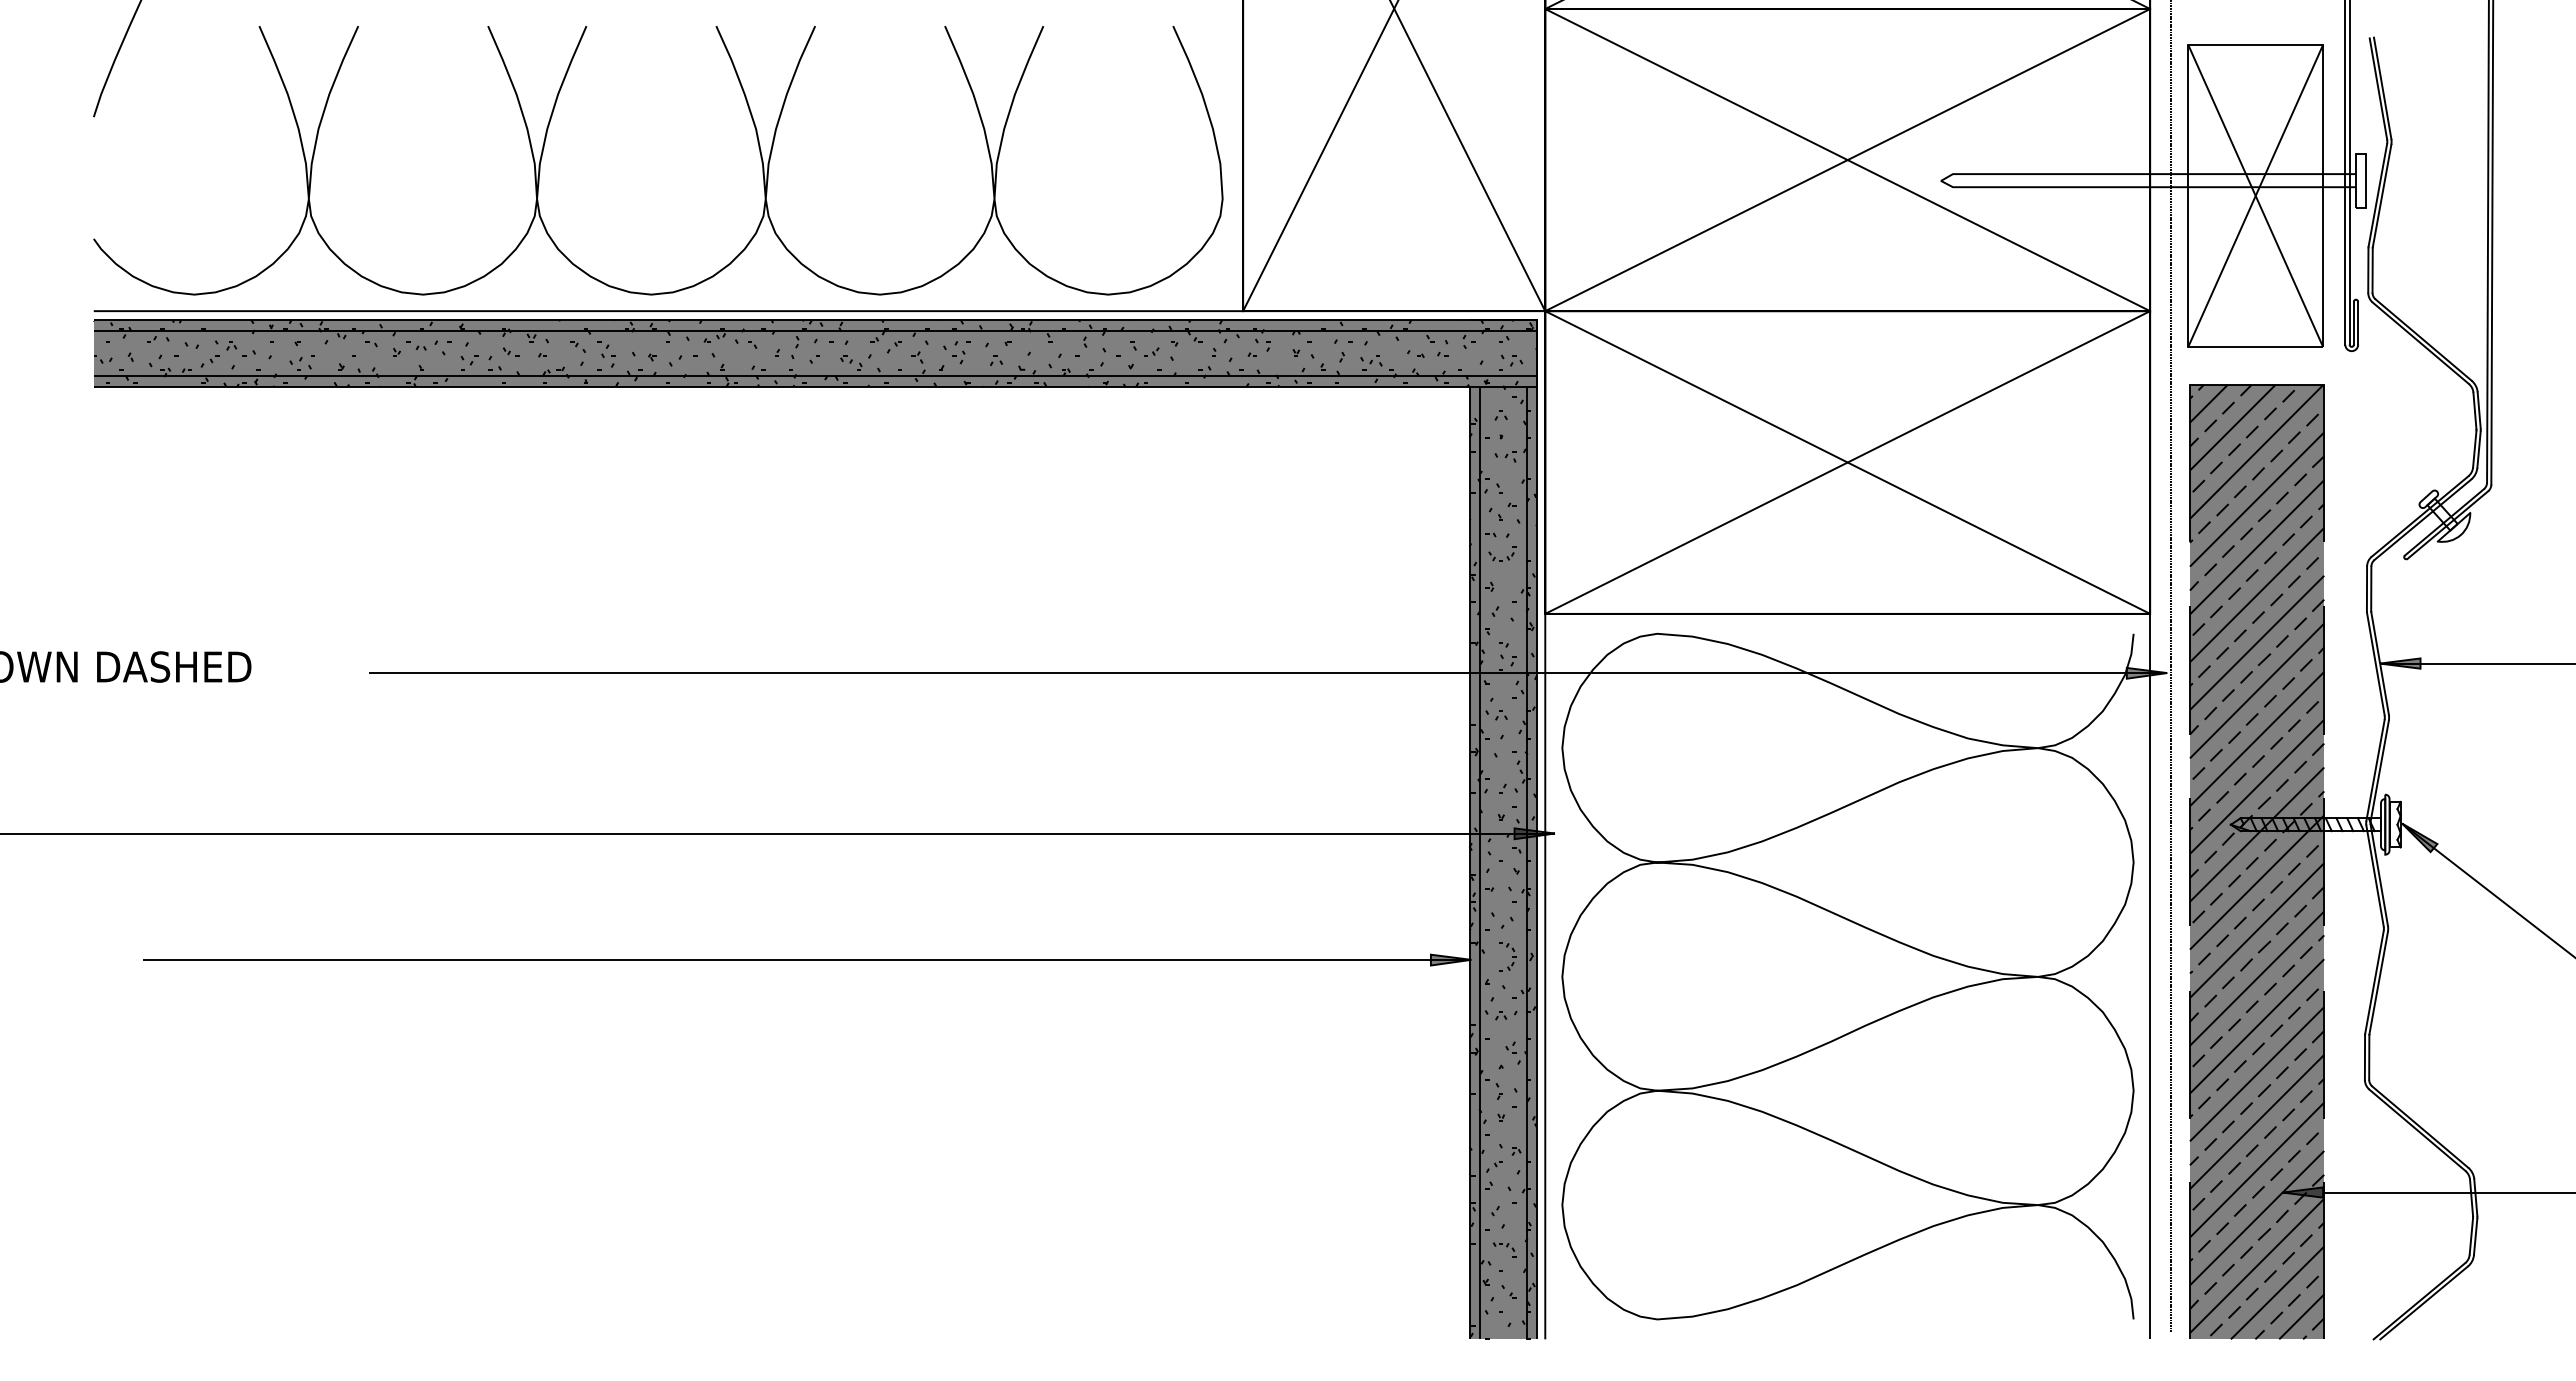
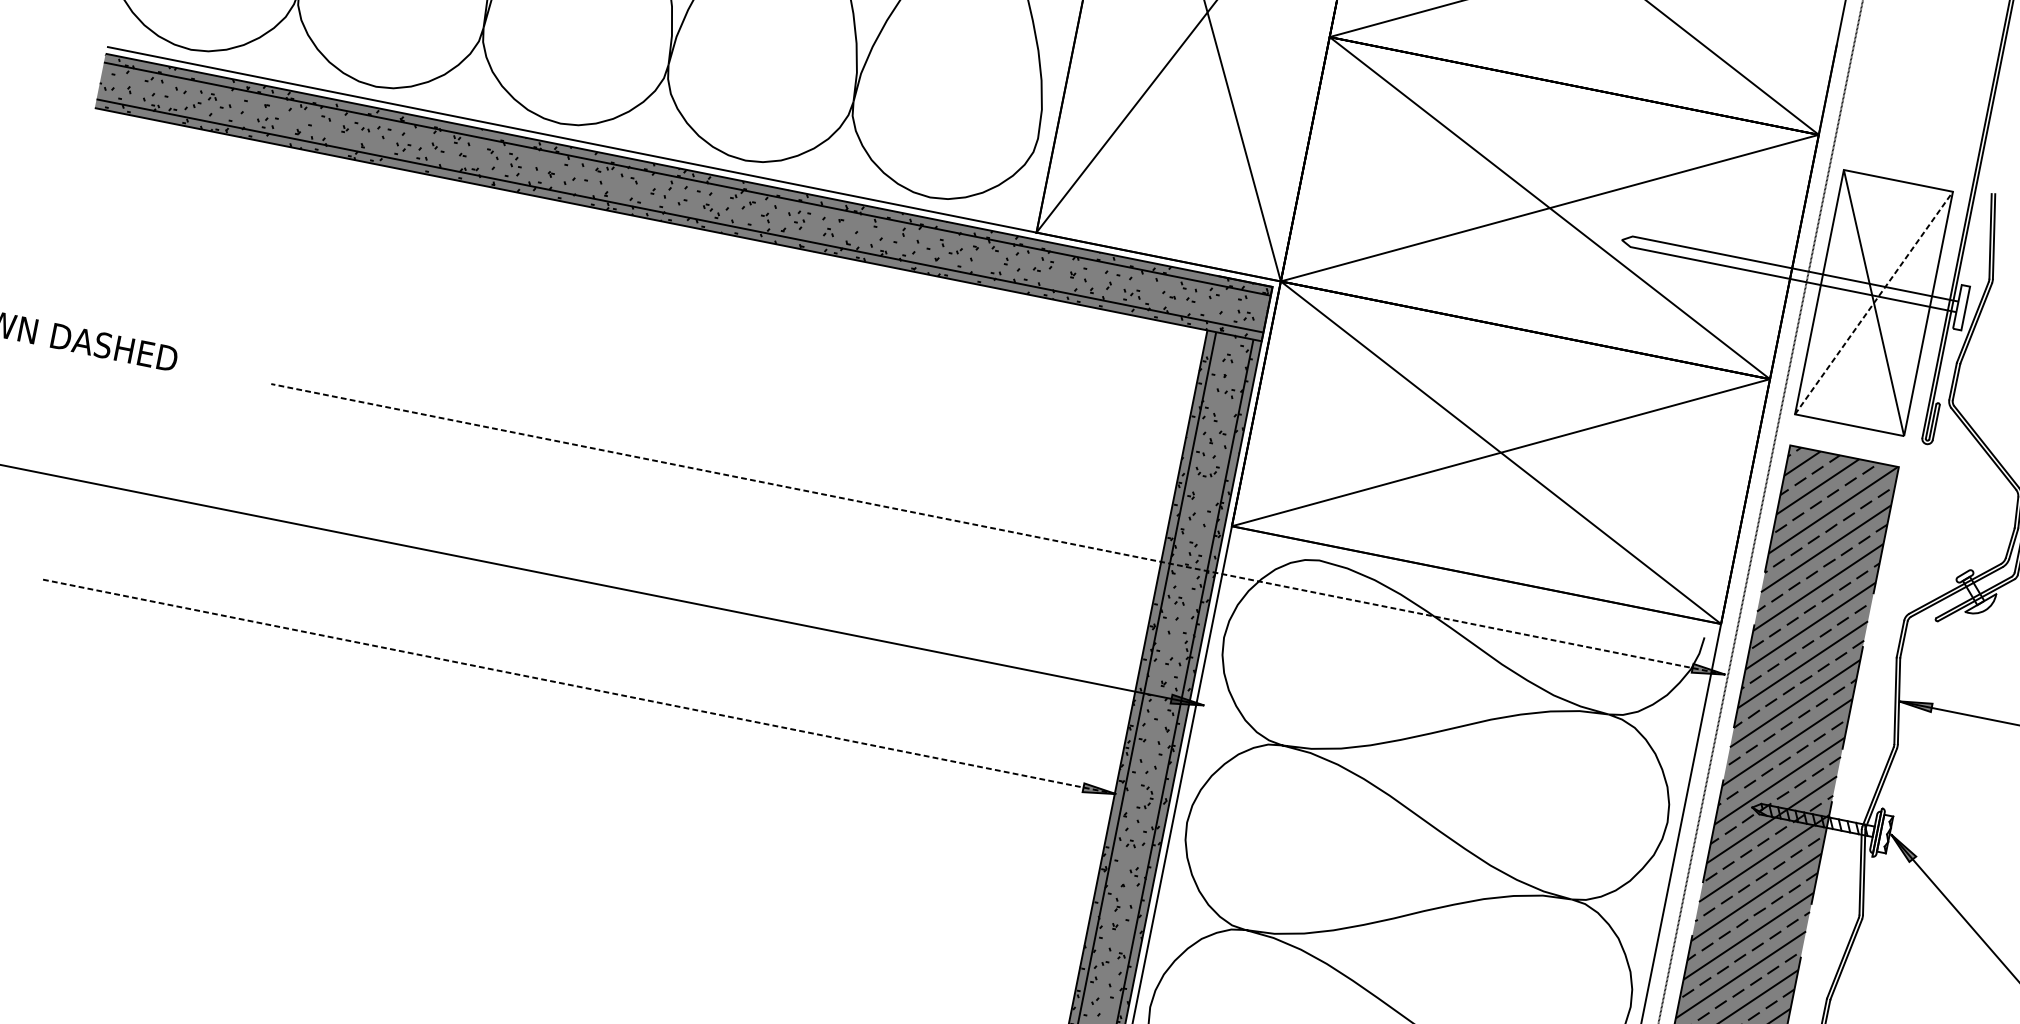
line: (2255, 195) -> (1873, 302), solid -> dashed
line: (1267, 673) -> (997, 529), solid -> dashed
line: (806, 959) -> (578, 686), solid -> dashed

